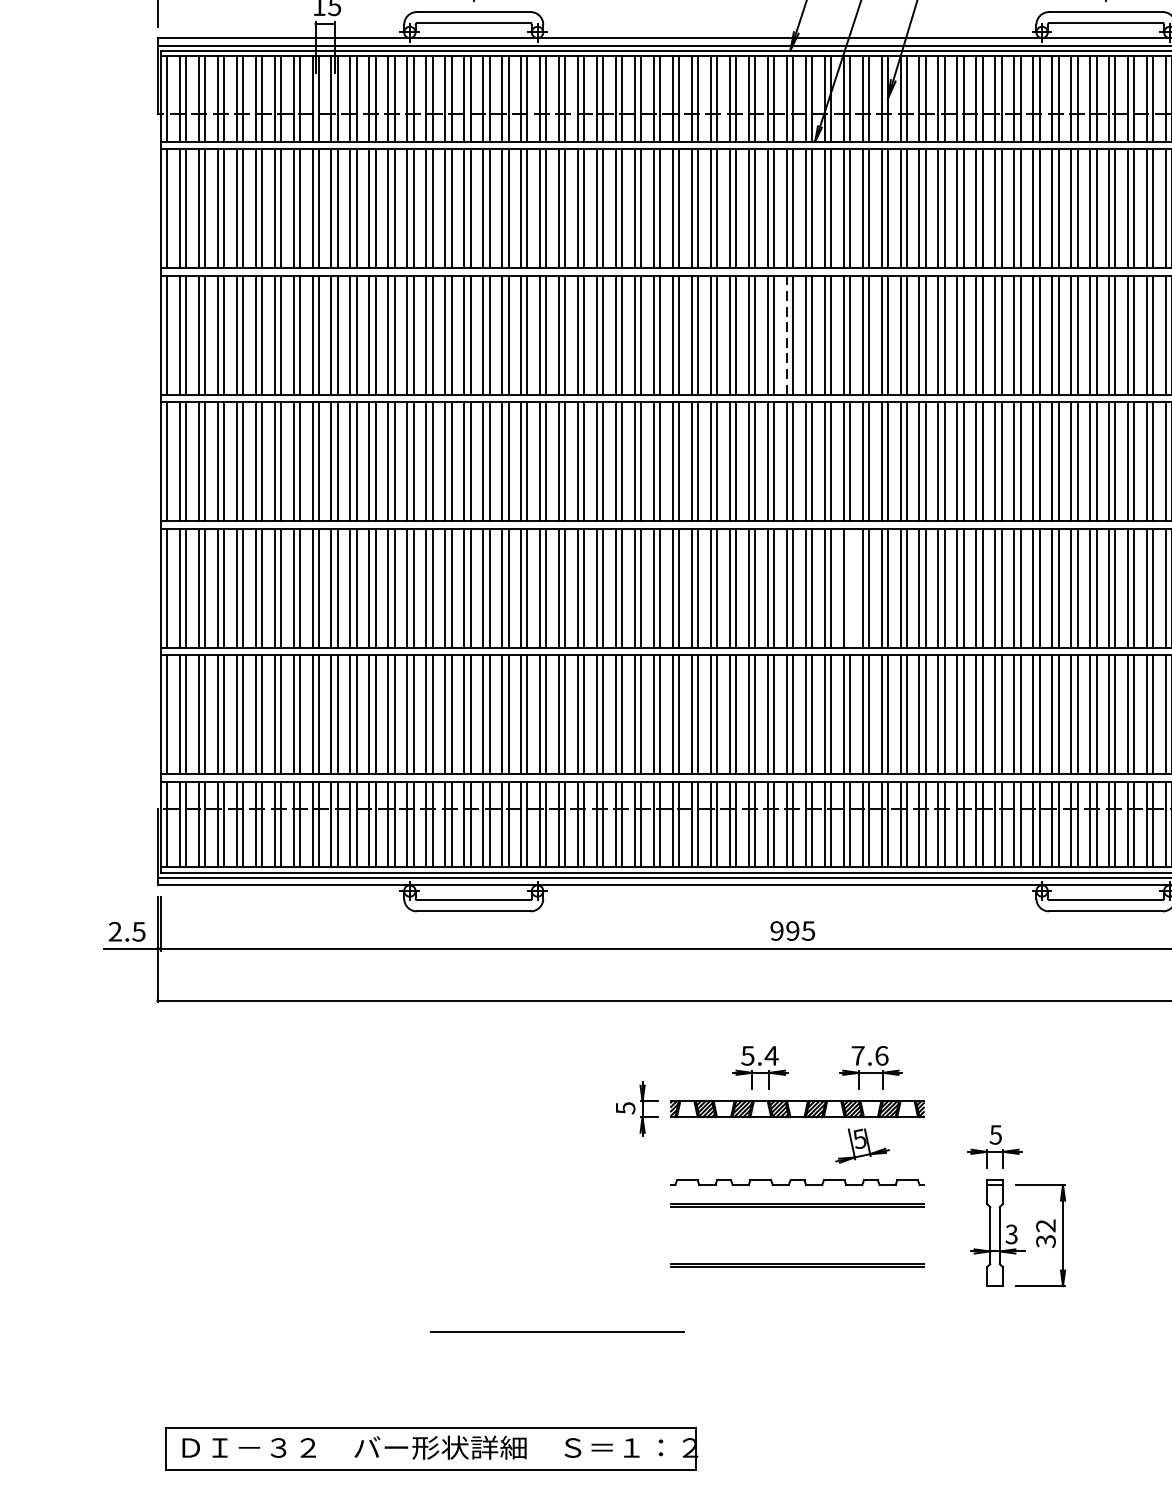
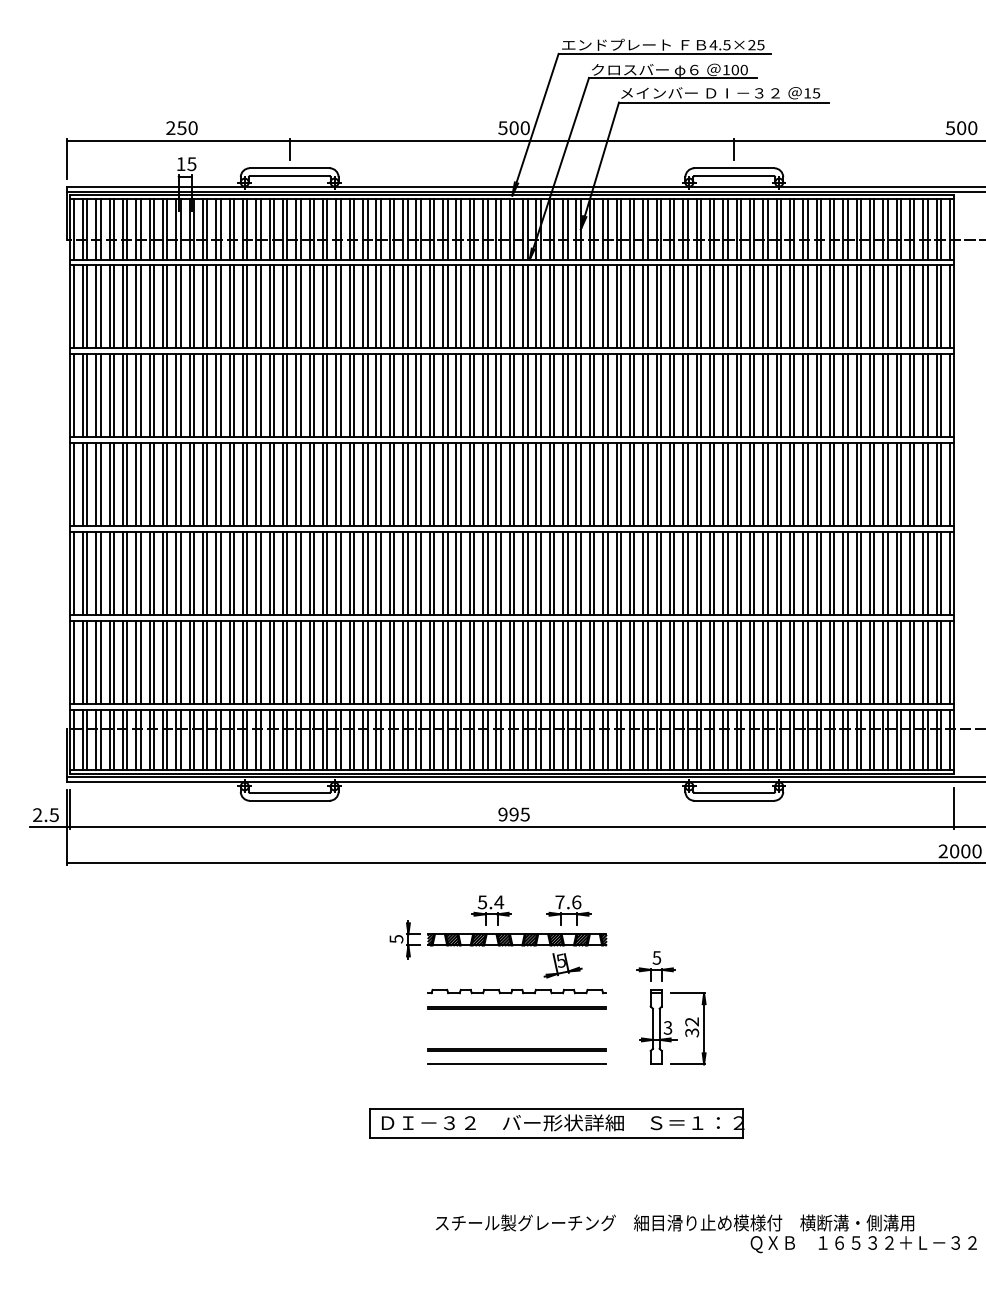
line: (786, 335) -> (509, 395), dashed -> solid
line: (850, 588) -> (554, 573), added
line: (555, 1330) -> (516, 1063), moved
part: (430, 1448) -> (556, 1123), moved

